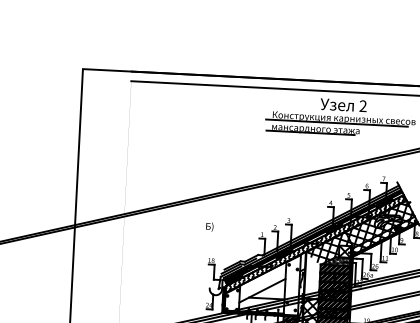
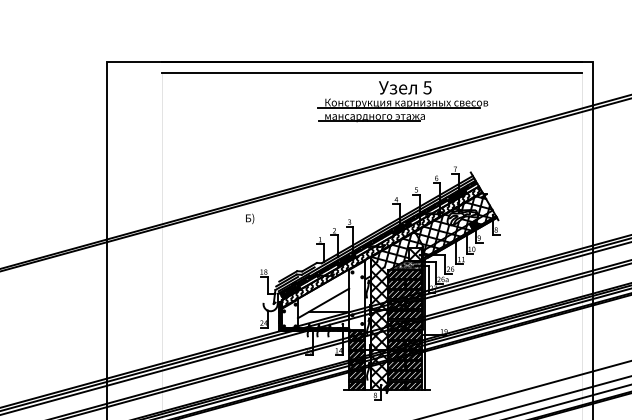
text: (363, 106) -> (427, 87), 2 -> 5
text: (210, 226) -> (250, 218), moved
hatch: (312, 276) -> (379, 284), added

